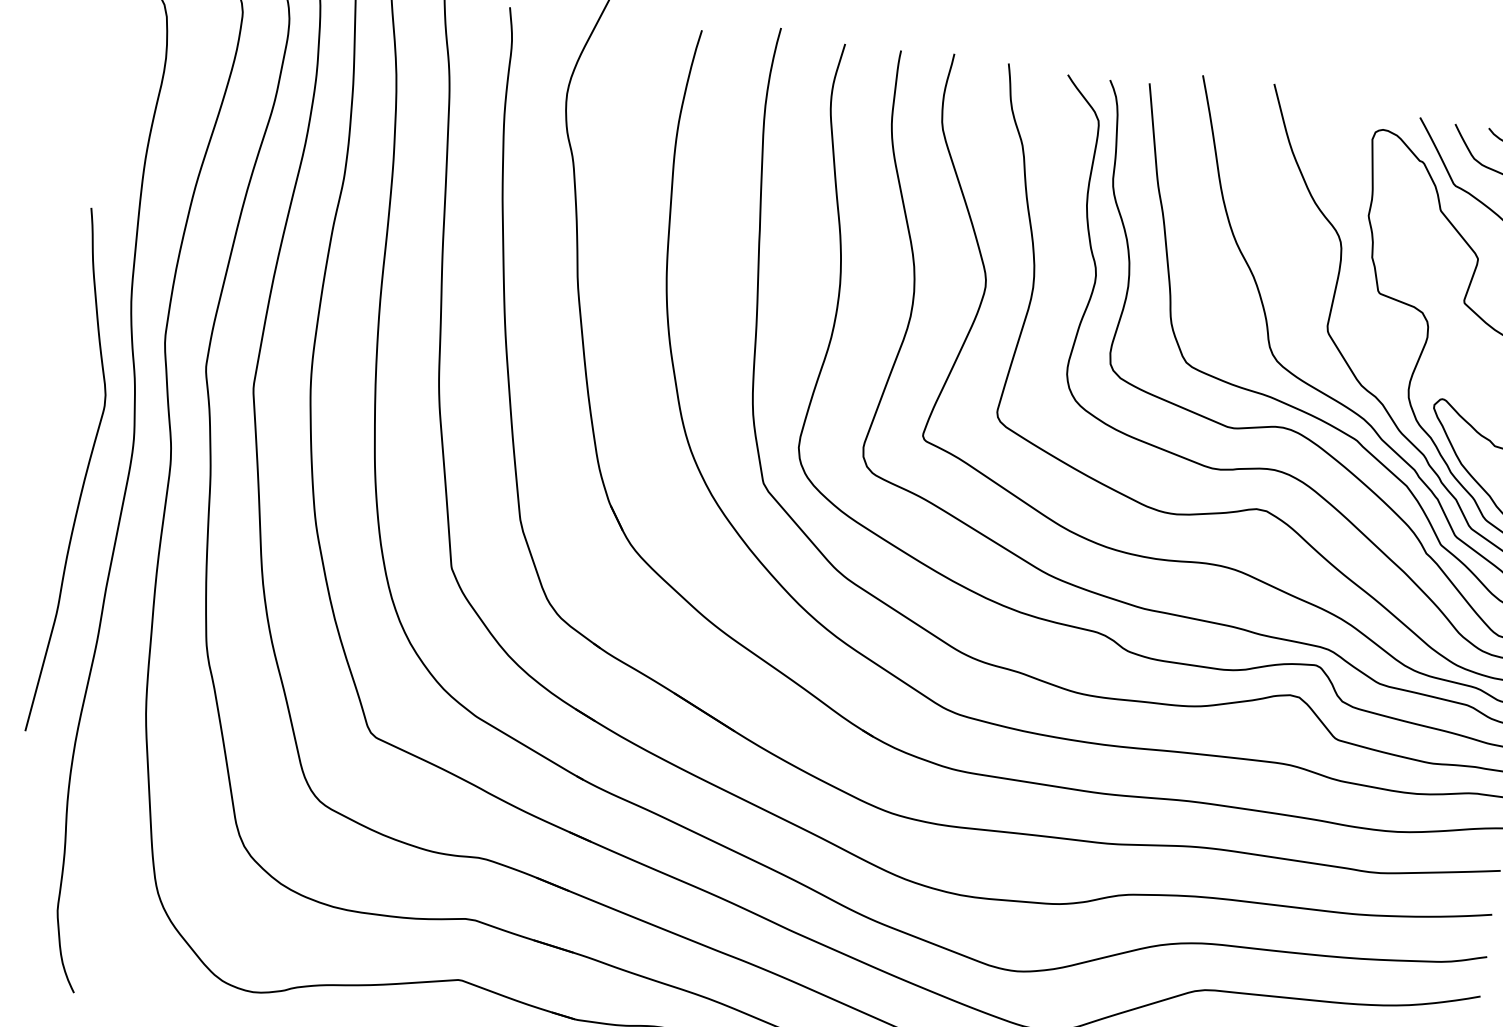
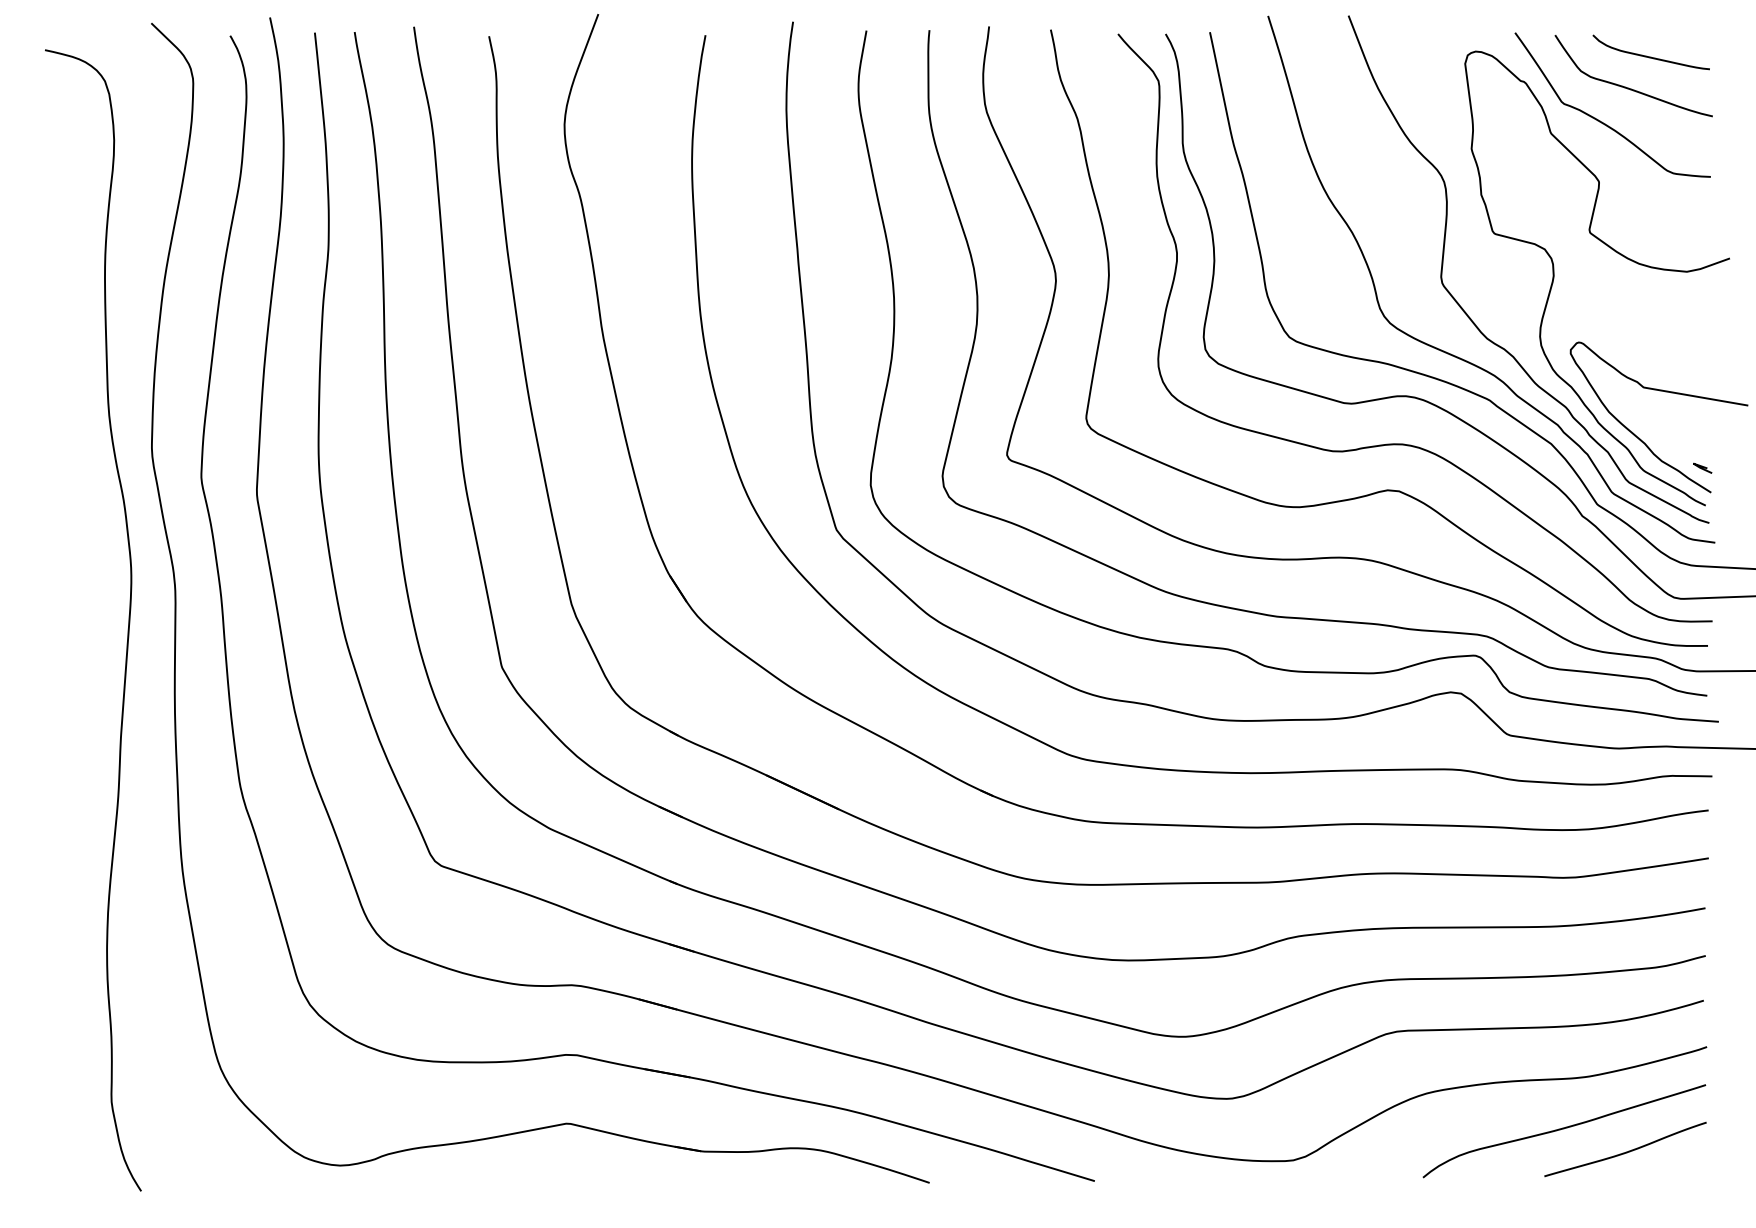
curve: (84, 474) -> (81, 614), removed

